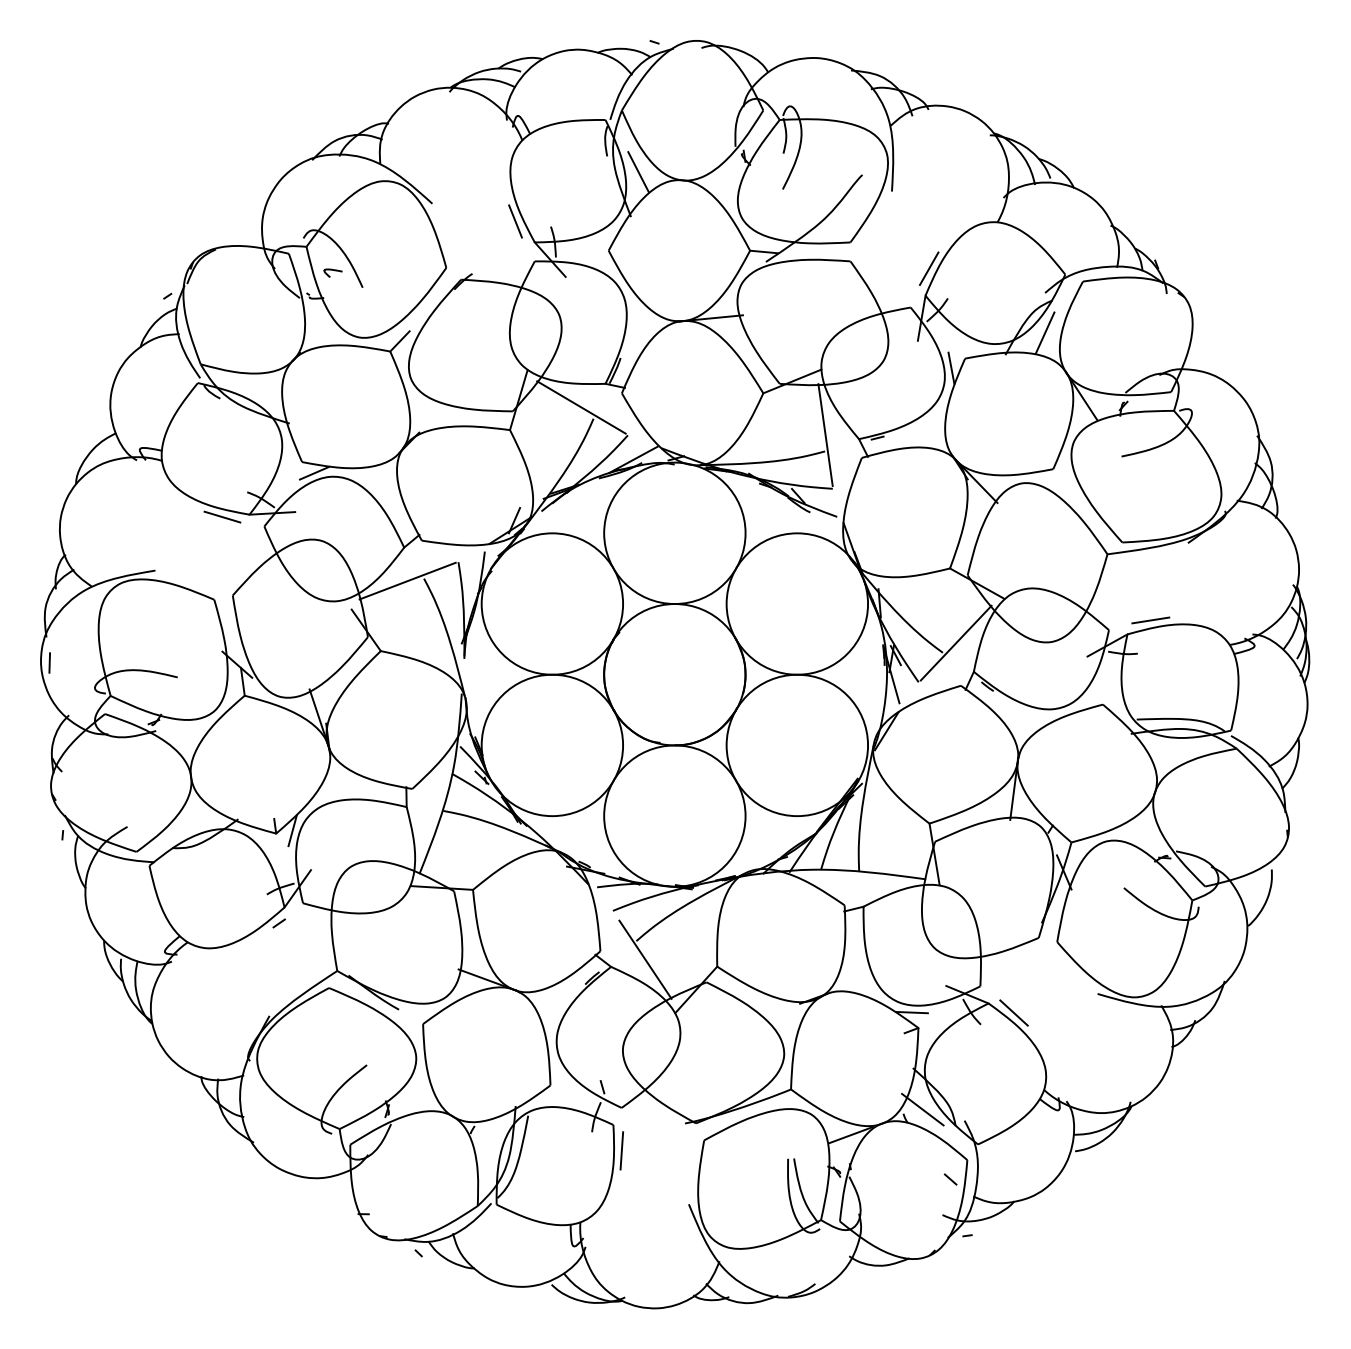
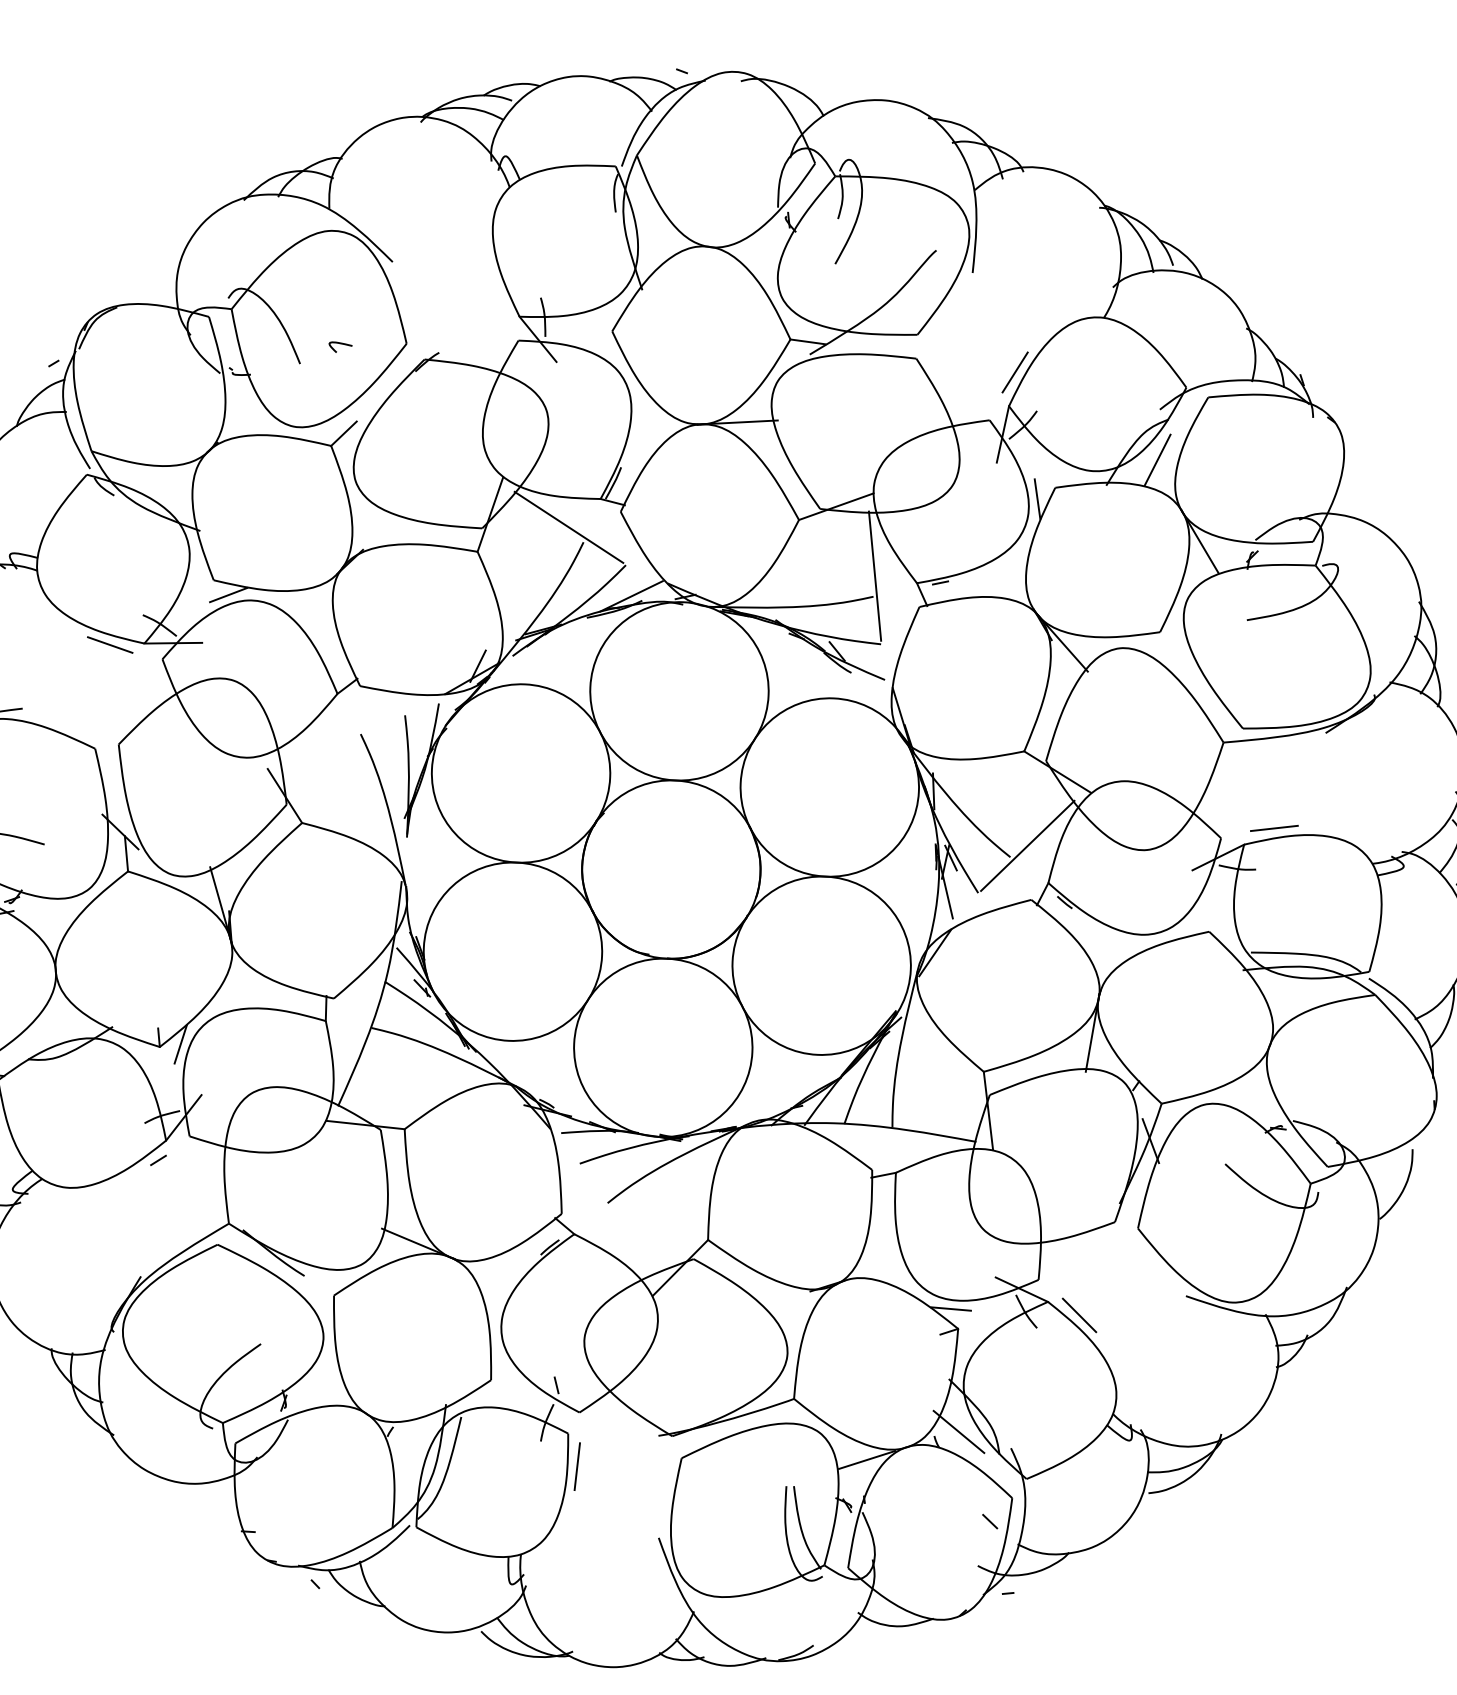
line: (638, 172) -> (654, 234), removed
line: (515, 221) -> (496, 289), removed
curve: (332, 270) -> (339, 344), moved
line: (407, 580) -> (339, 735), removed
line: (645, 959) -> (618, 1226), removed

